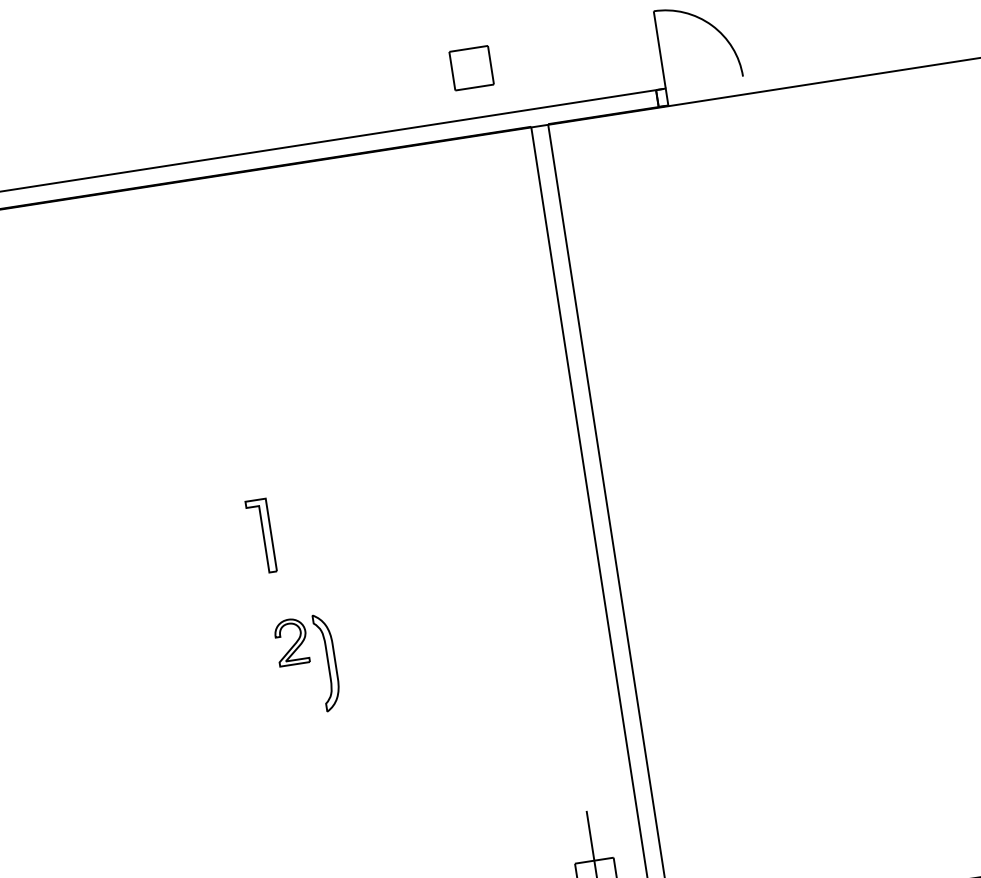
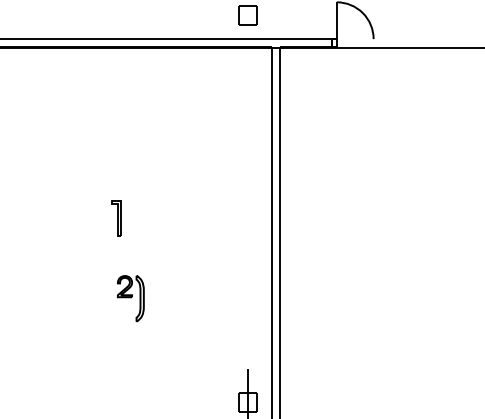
part: (307, 665) -> (130, 298), moved

